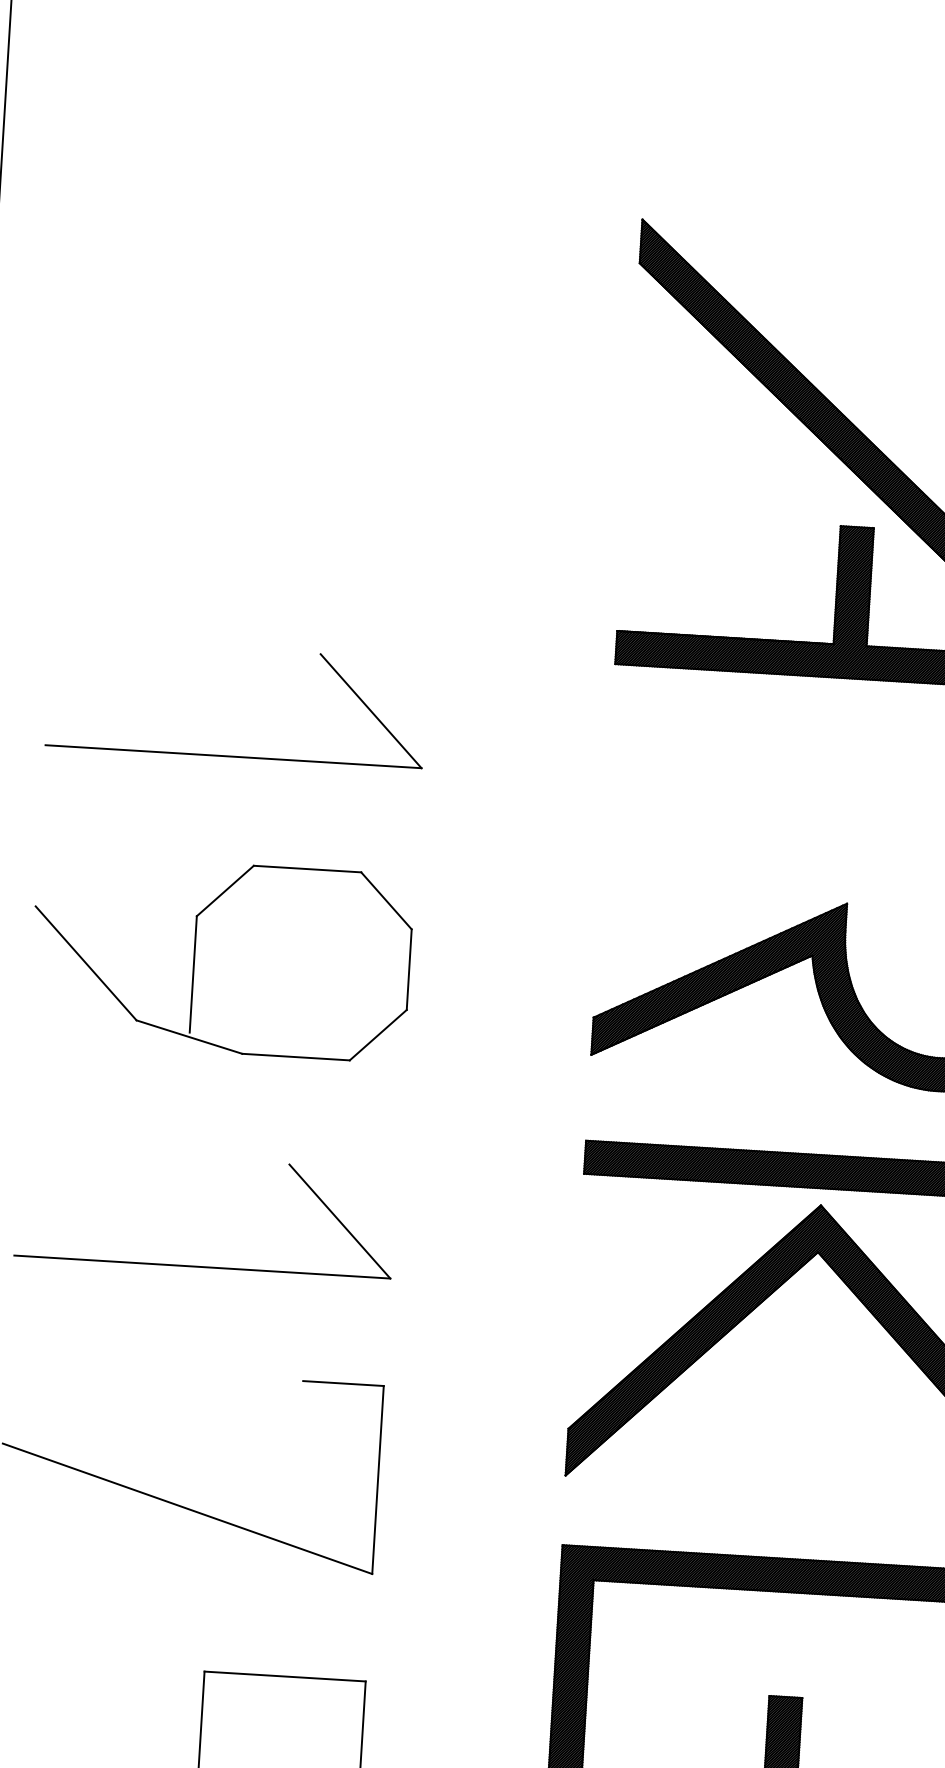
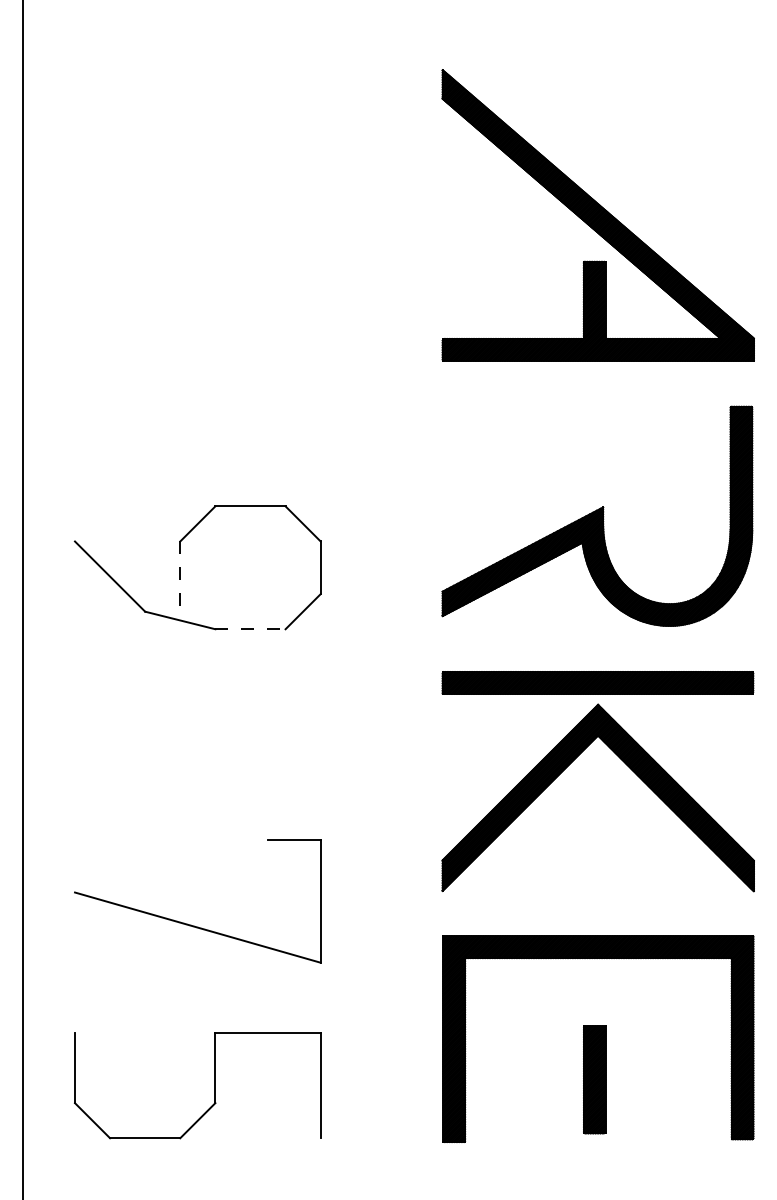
part: (233, 755) -> (197, 435), removed
line: (193, 975) -> (180, 580), solid -> dashed
line: (296, 1057) -> (250, 629), solid -> dashed
part: (201, 1266) -> (197, 769), removed

